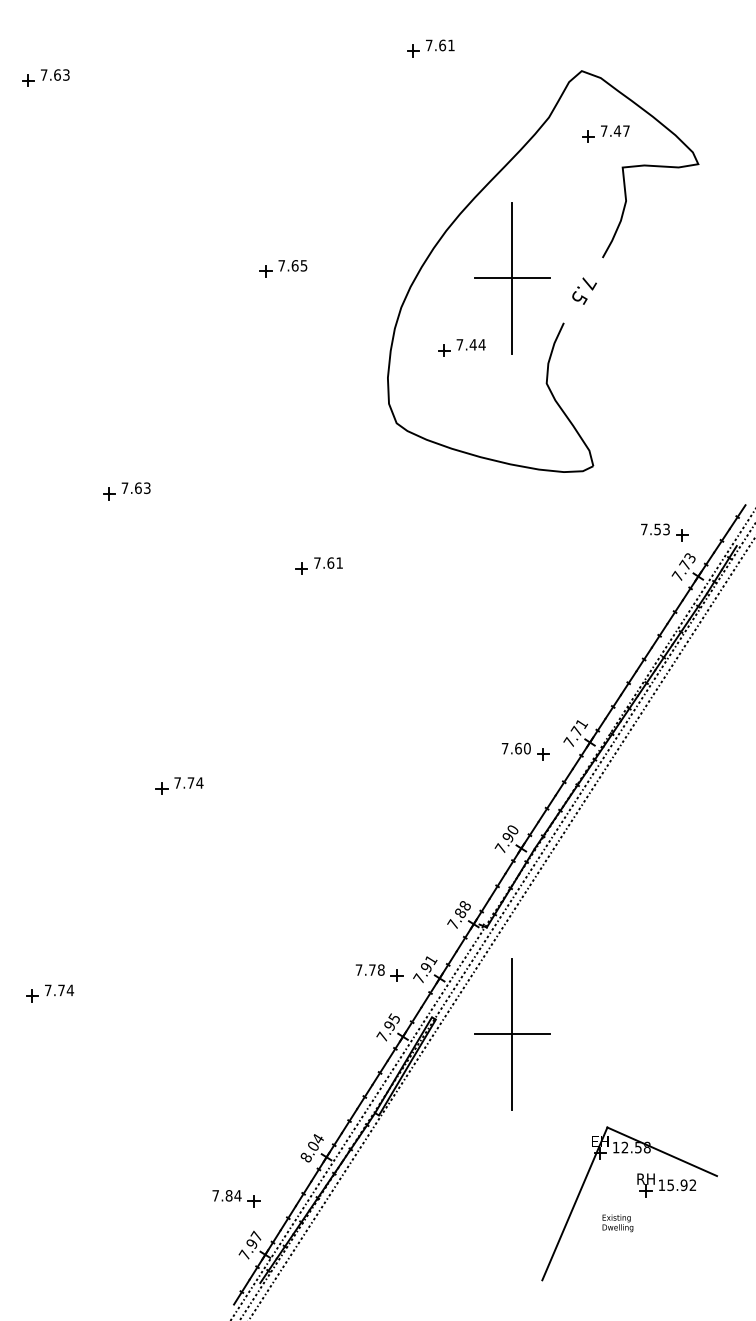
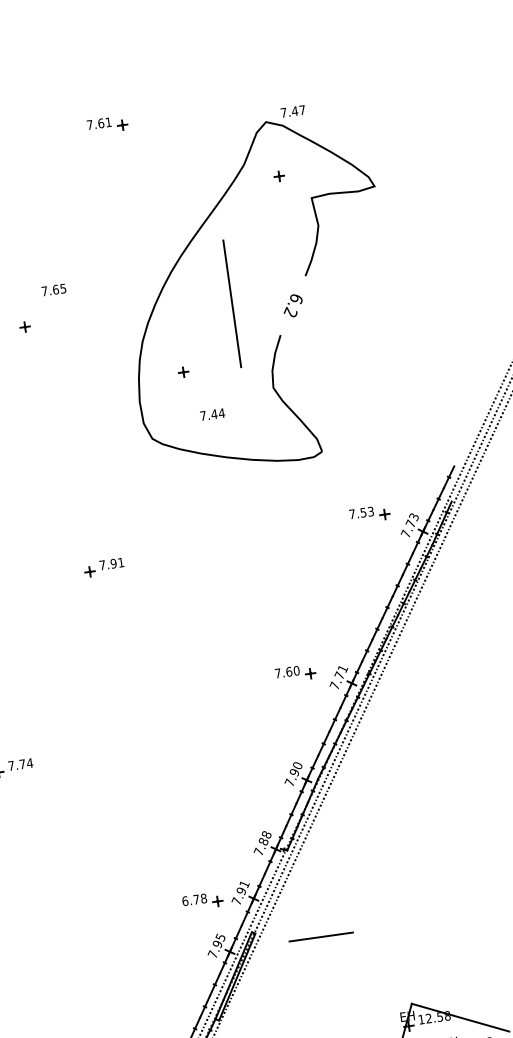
text: (440, 45) -> (99, 123), moved
text: (615, 130) -> (293, 110), moved
text: (292, 265) -> (53, 289), moved
line: (512, 278) -> (232, 303), removed
text: (583, 290) -> (293, 305), 7.5 -> 6.2
text: (470, 344) -> (212, 414), moved
part: (664, 532) -> (369, 514), moved
text: (330, 562) -> (113, 563), 7.61 -> 7.91
part: (525, 751) -> (295, 673), moved
text: (358, 969) -> (184, 900), 7.78 -> 6.78
line: (512, 1034) -> (321, 937), removed

